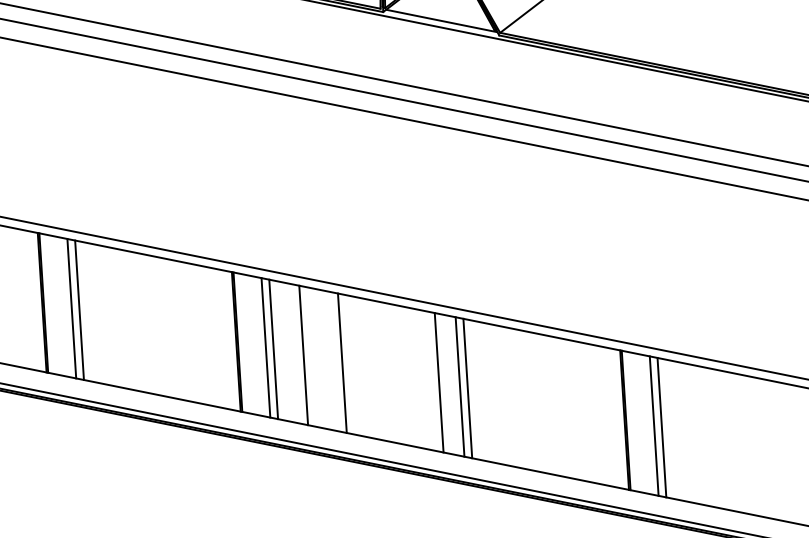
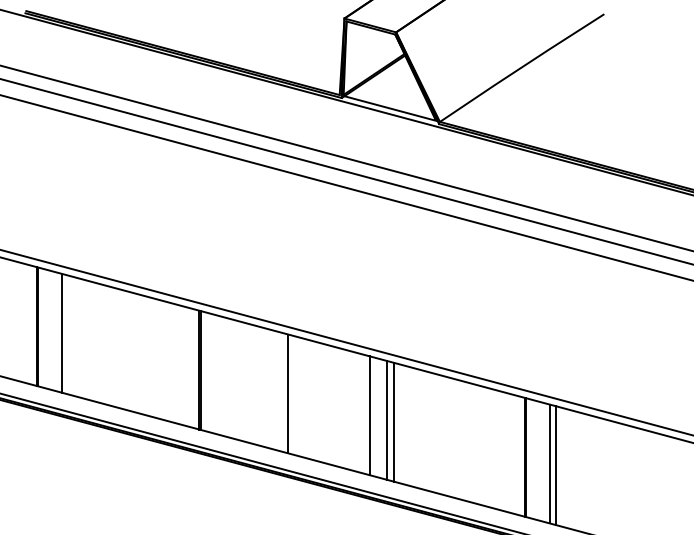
line: (79, 309) -> (68, 334), removed
line: (266, 347) -> (224, 376), removed
line: (273, 349) -> (230, 378), removed
line: (303, 354) -> (255, 384), removed

